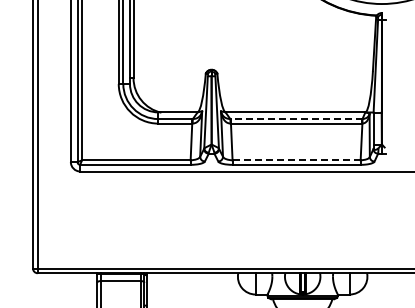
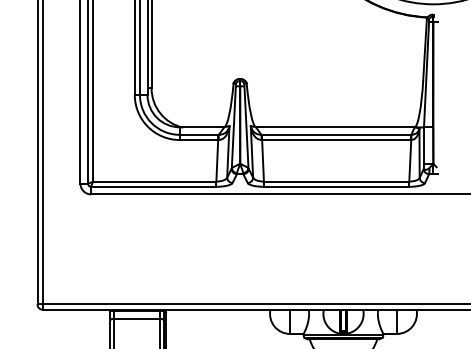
line: (296, 119) -> (336, 135), dashed -> solid
line: (296, 160) -> (336, 181), dashed -> solid

